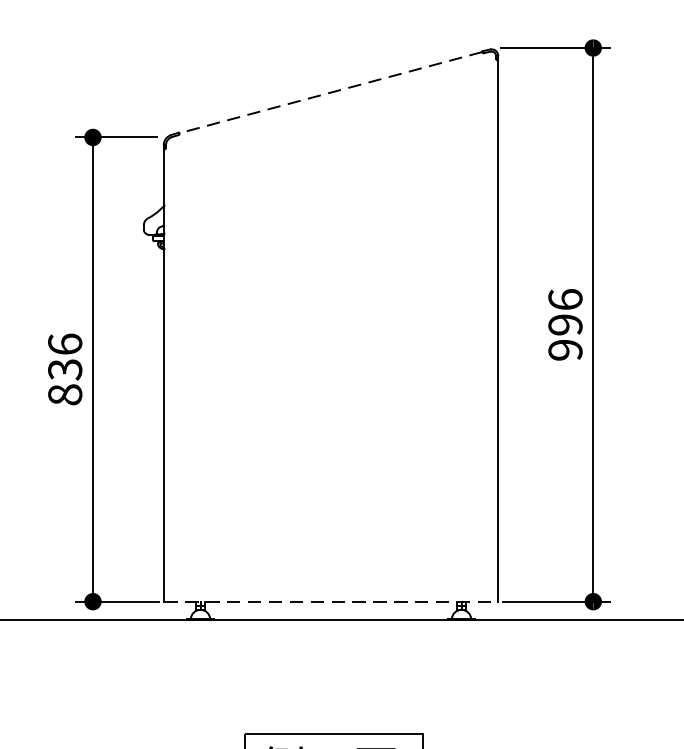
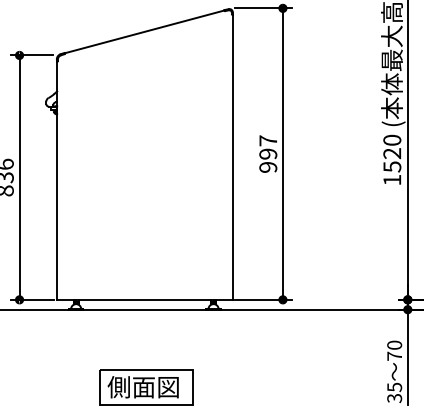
line: (330, 91) -> (144, 31), dashed -> solid
text: (565, 298) -> (268, 140), 996 -> 997
line: (330, 601) -> (144, 299), dashed -> solid

